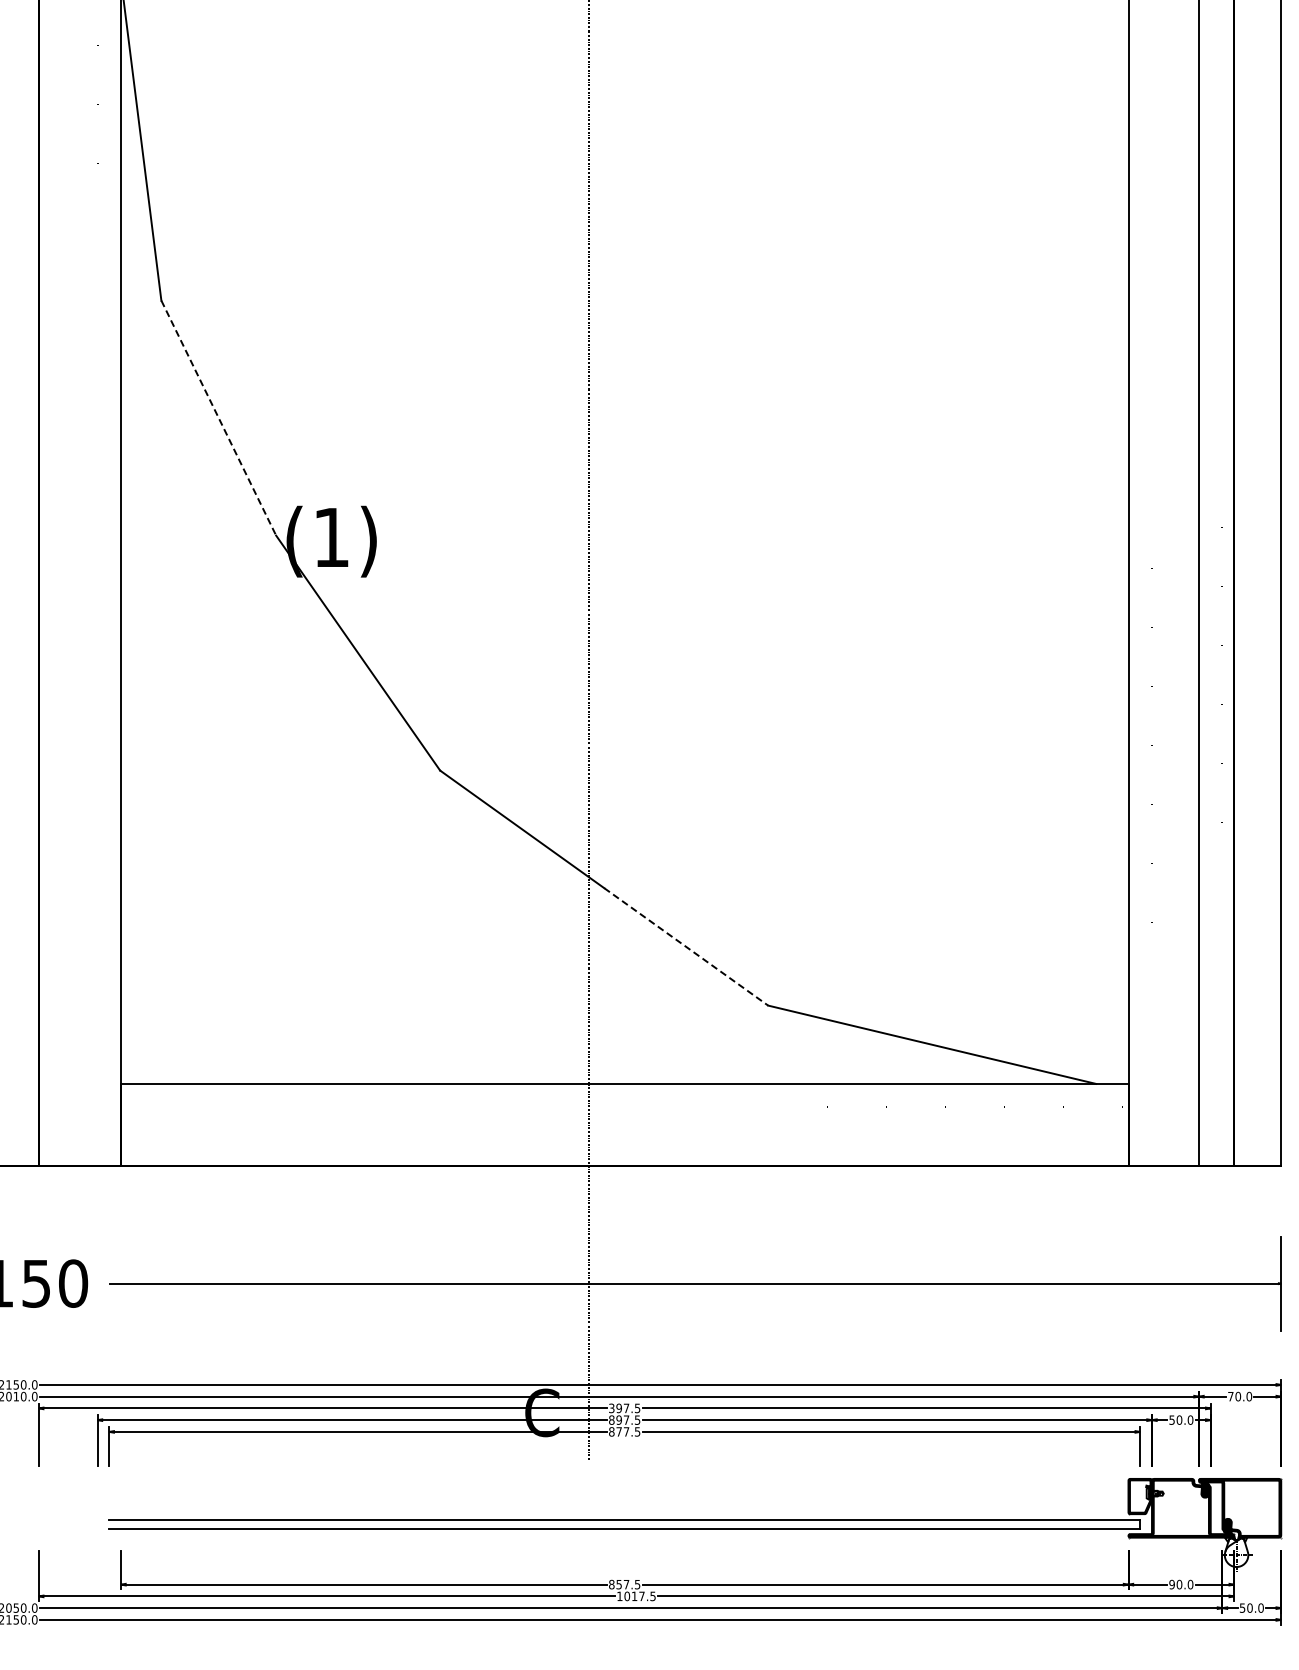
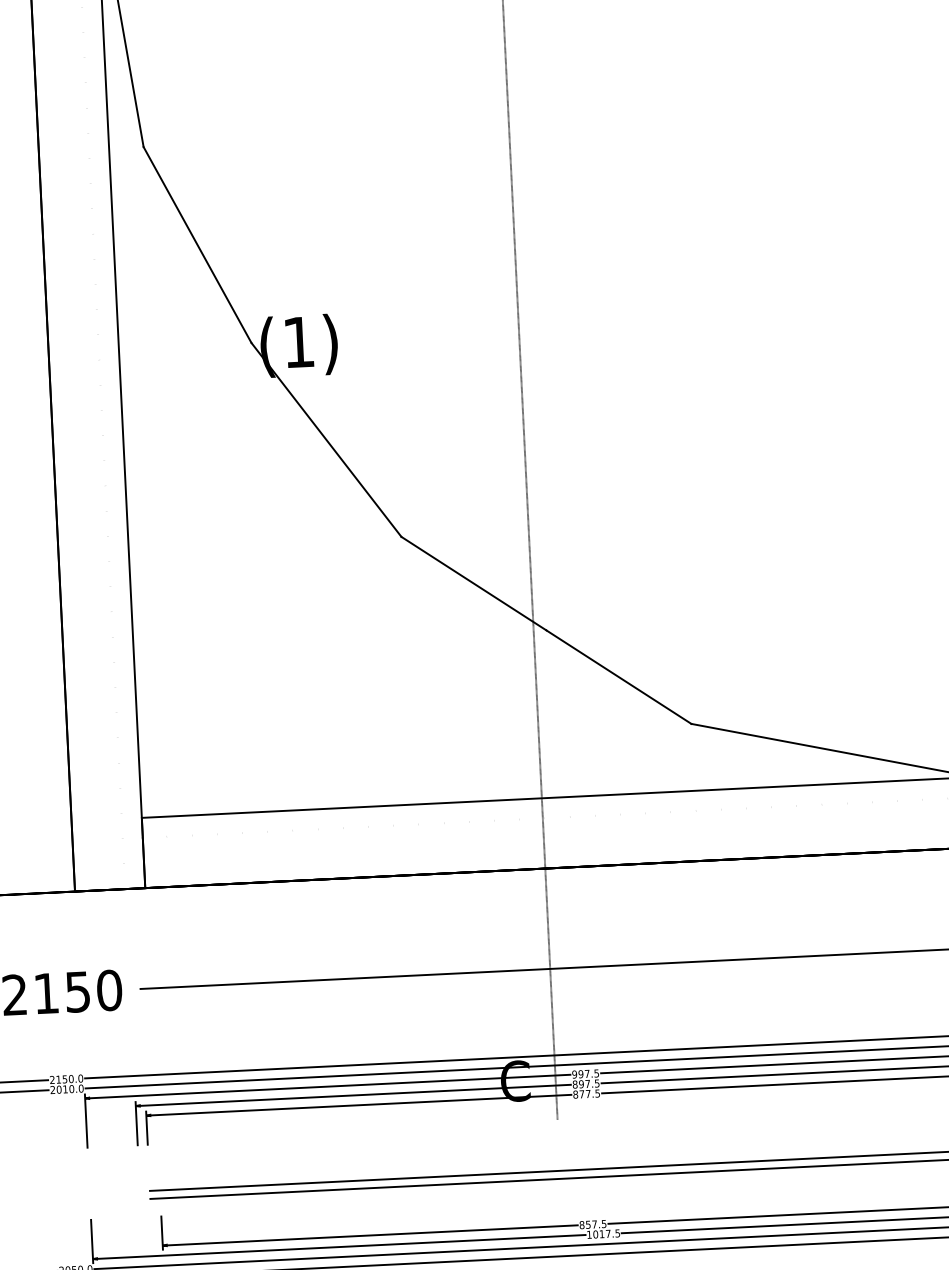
line: (218, 418) -> (197, 245), dashed -> solid
line: (686, 946) -> (619, 676), dashed -> solid
text: (611, 1407) -> (574, 1073), 397.5 -> 997.5

